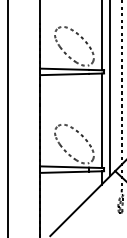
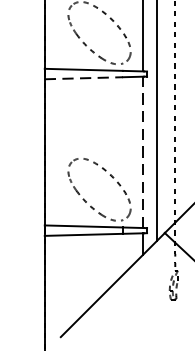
line: (65, 74) -> (85, 78), solid -> dashed
line: (101, 120) -> (142, 151), solid -> dashed

